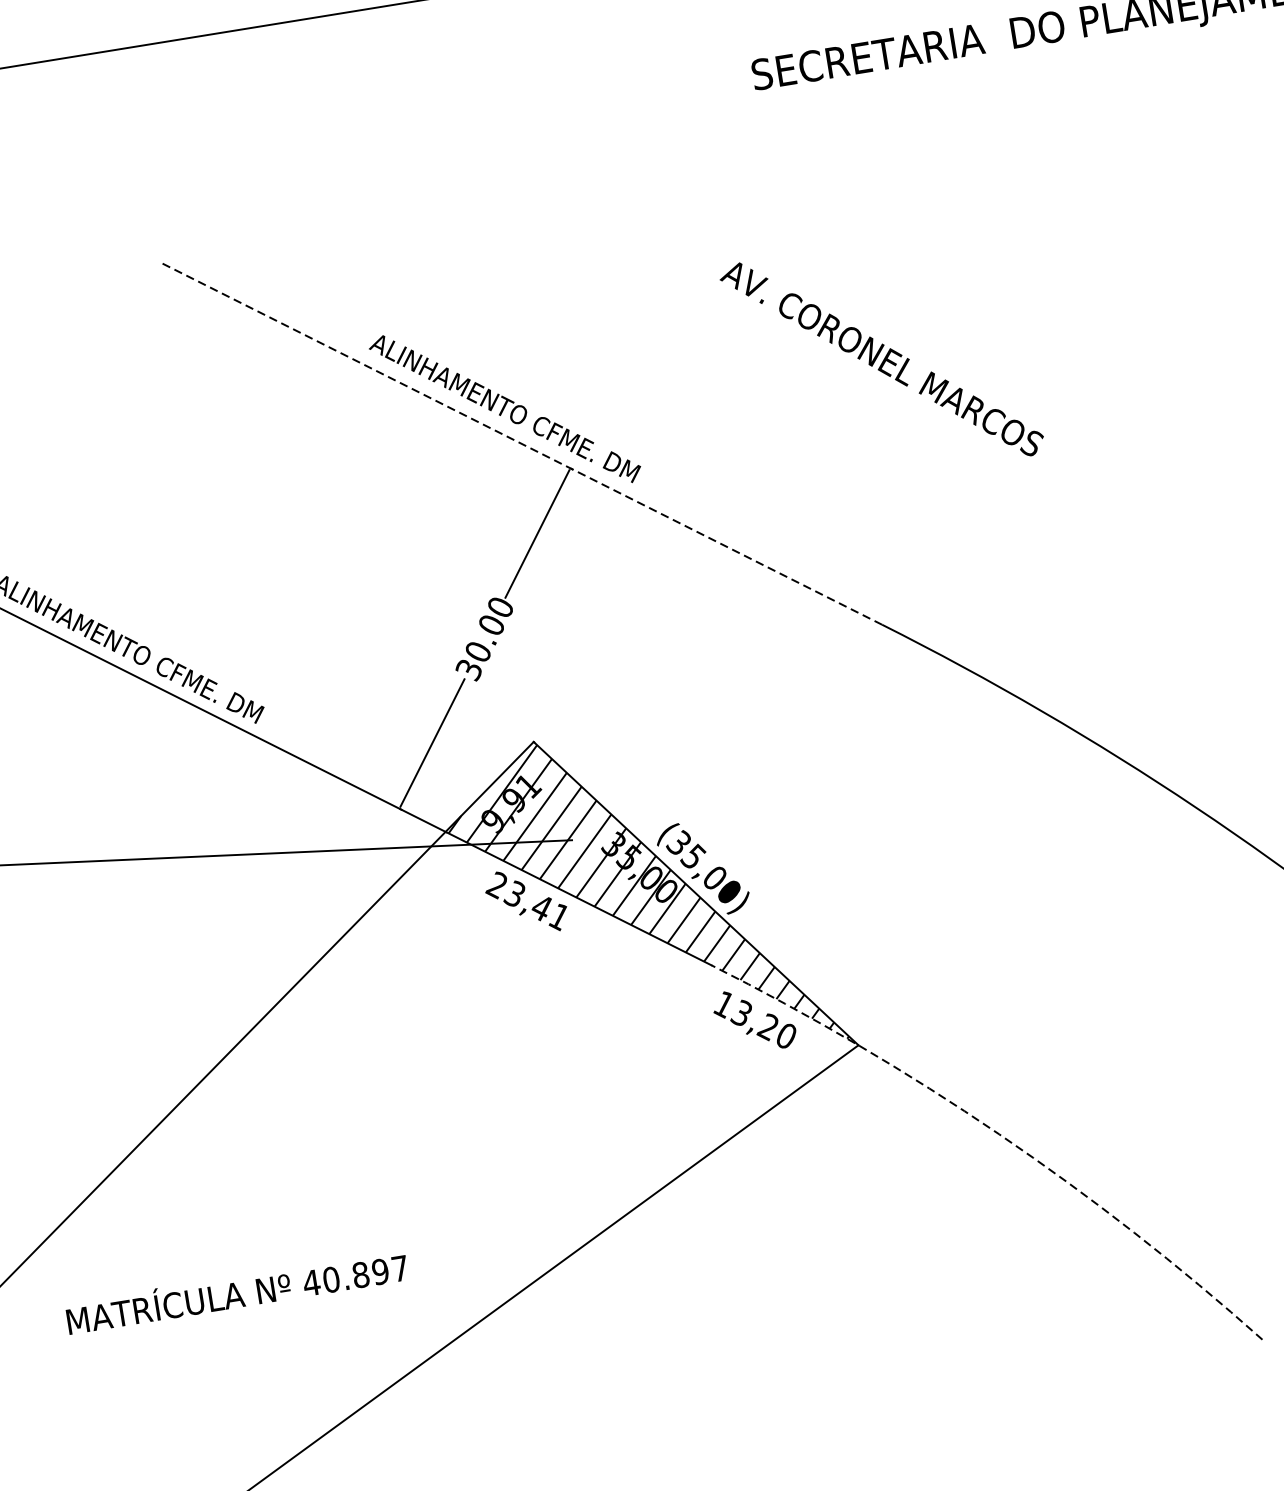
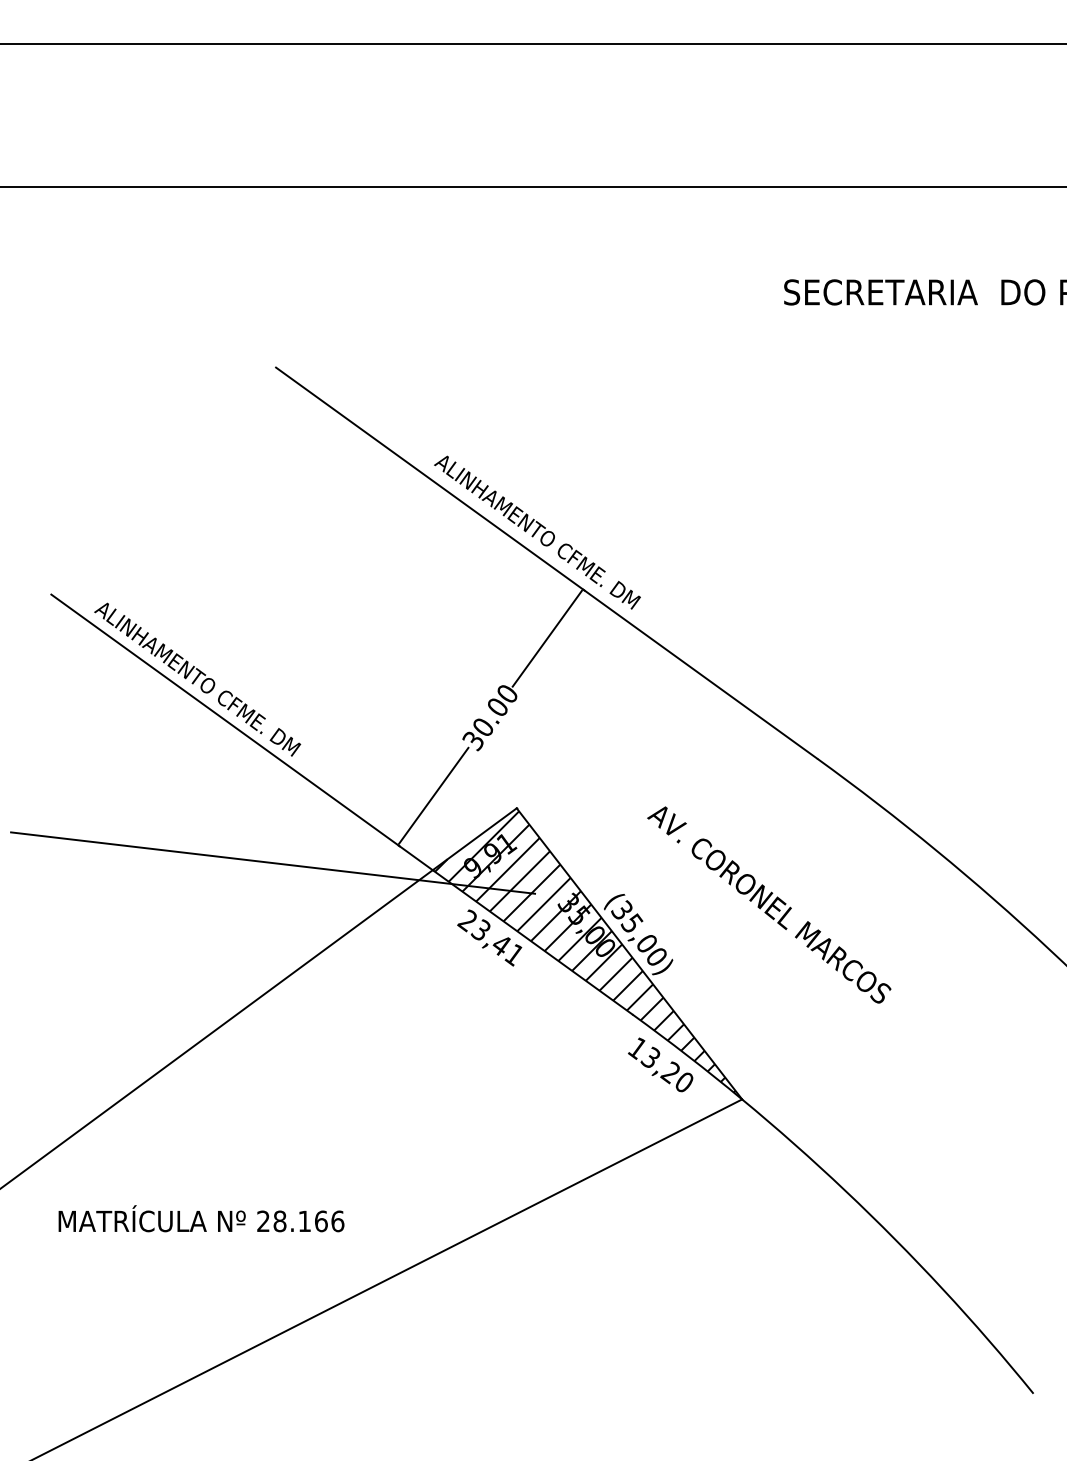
text: (882, 359) -> (769, 904), moved
line: (521, 444) -> (546, 563), dashed -> solid
arc: (999, 1133) -> (845, 1190), dashed -> solid
text: (355, 1275) -> (300, 1221), 40.897 -> 28.166

